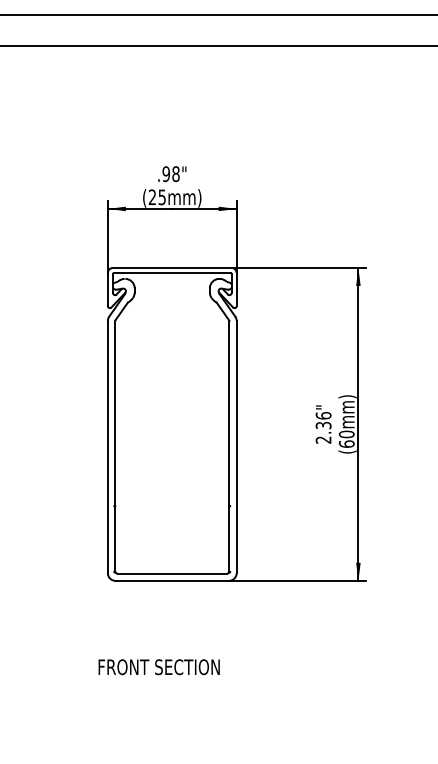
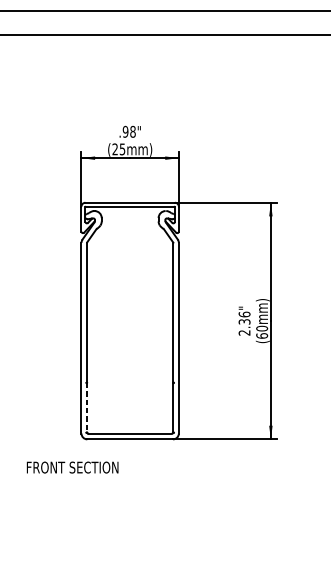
line: (115, 539) -> (87, 408), solid -> dashed
text: (158, 667) -> (72, 467), moved

